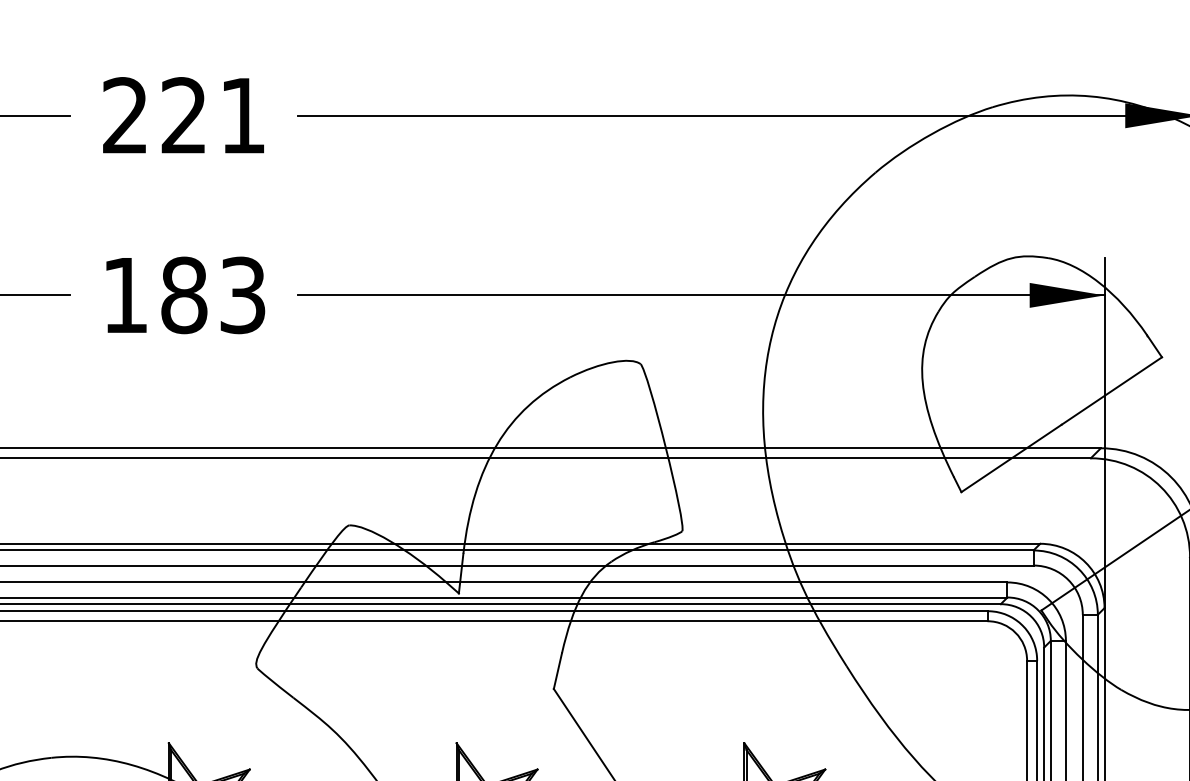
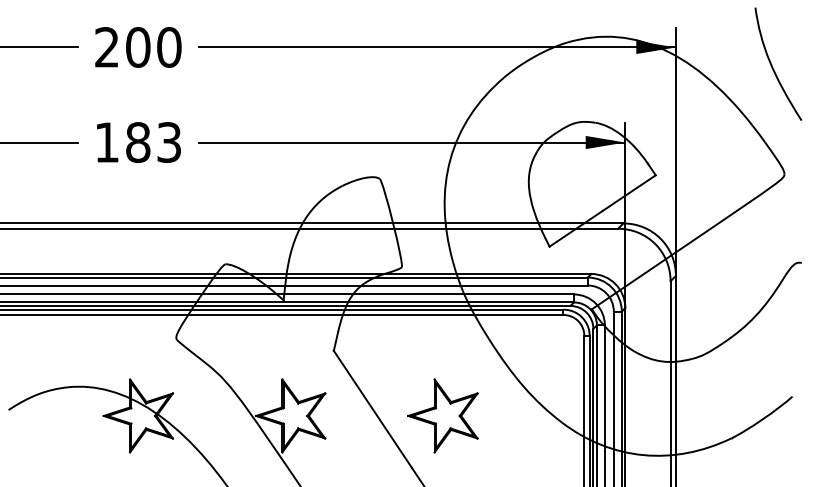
text: (213, 115) -> (153, 47), 221 -> 200

